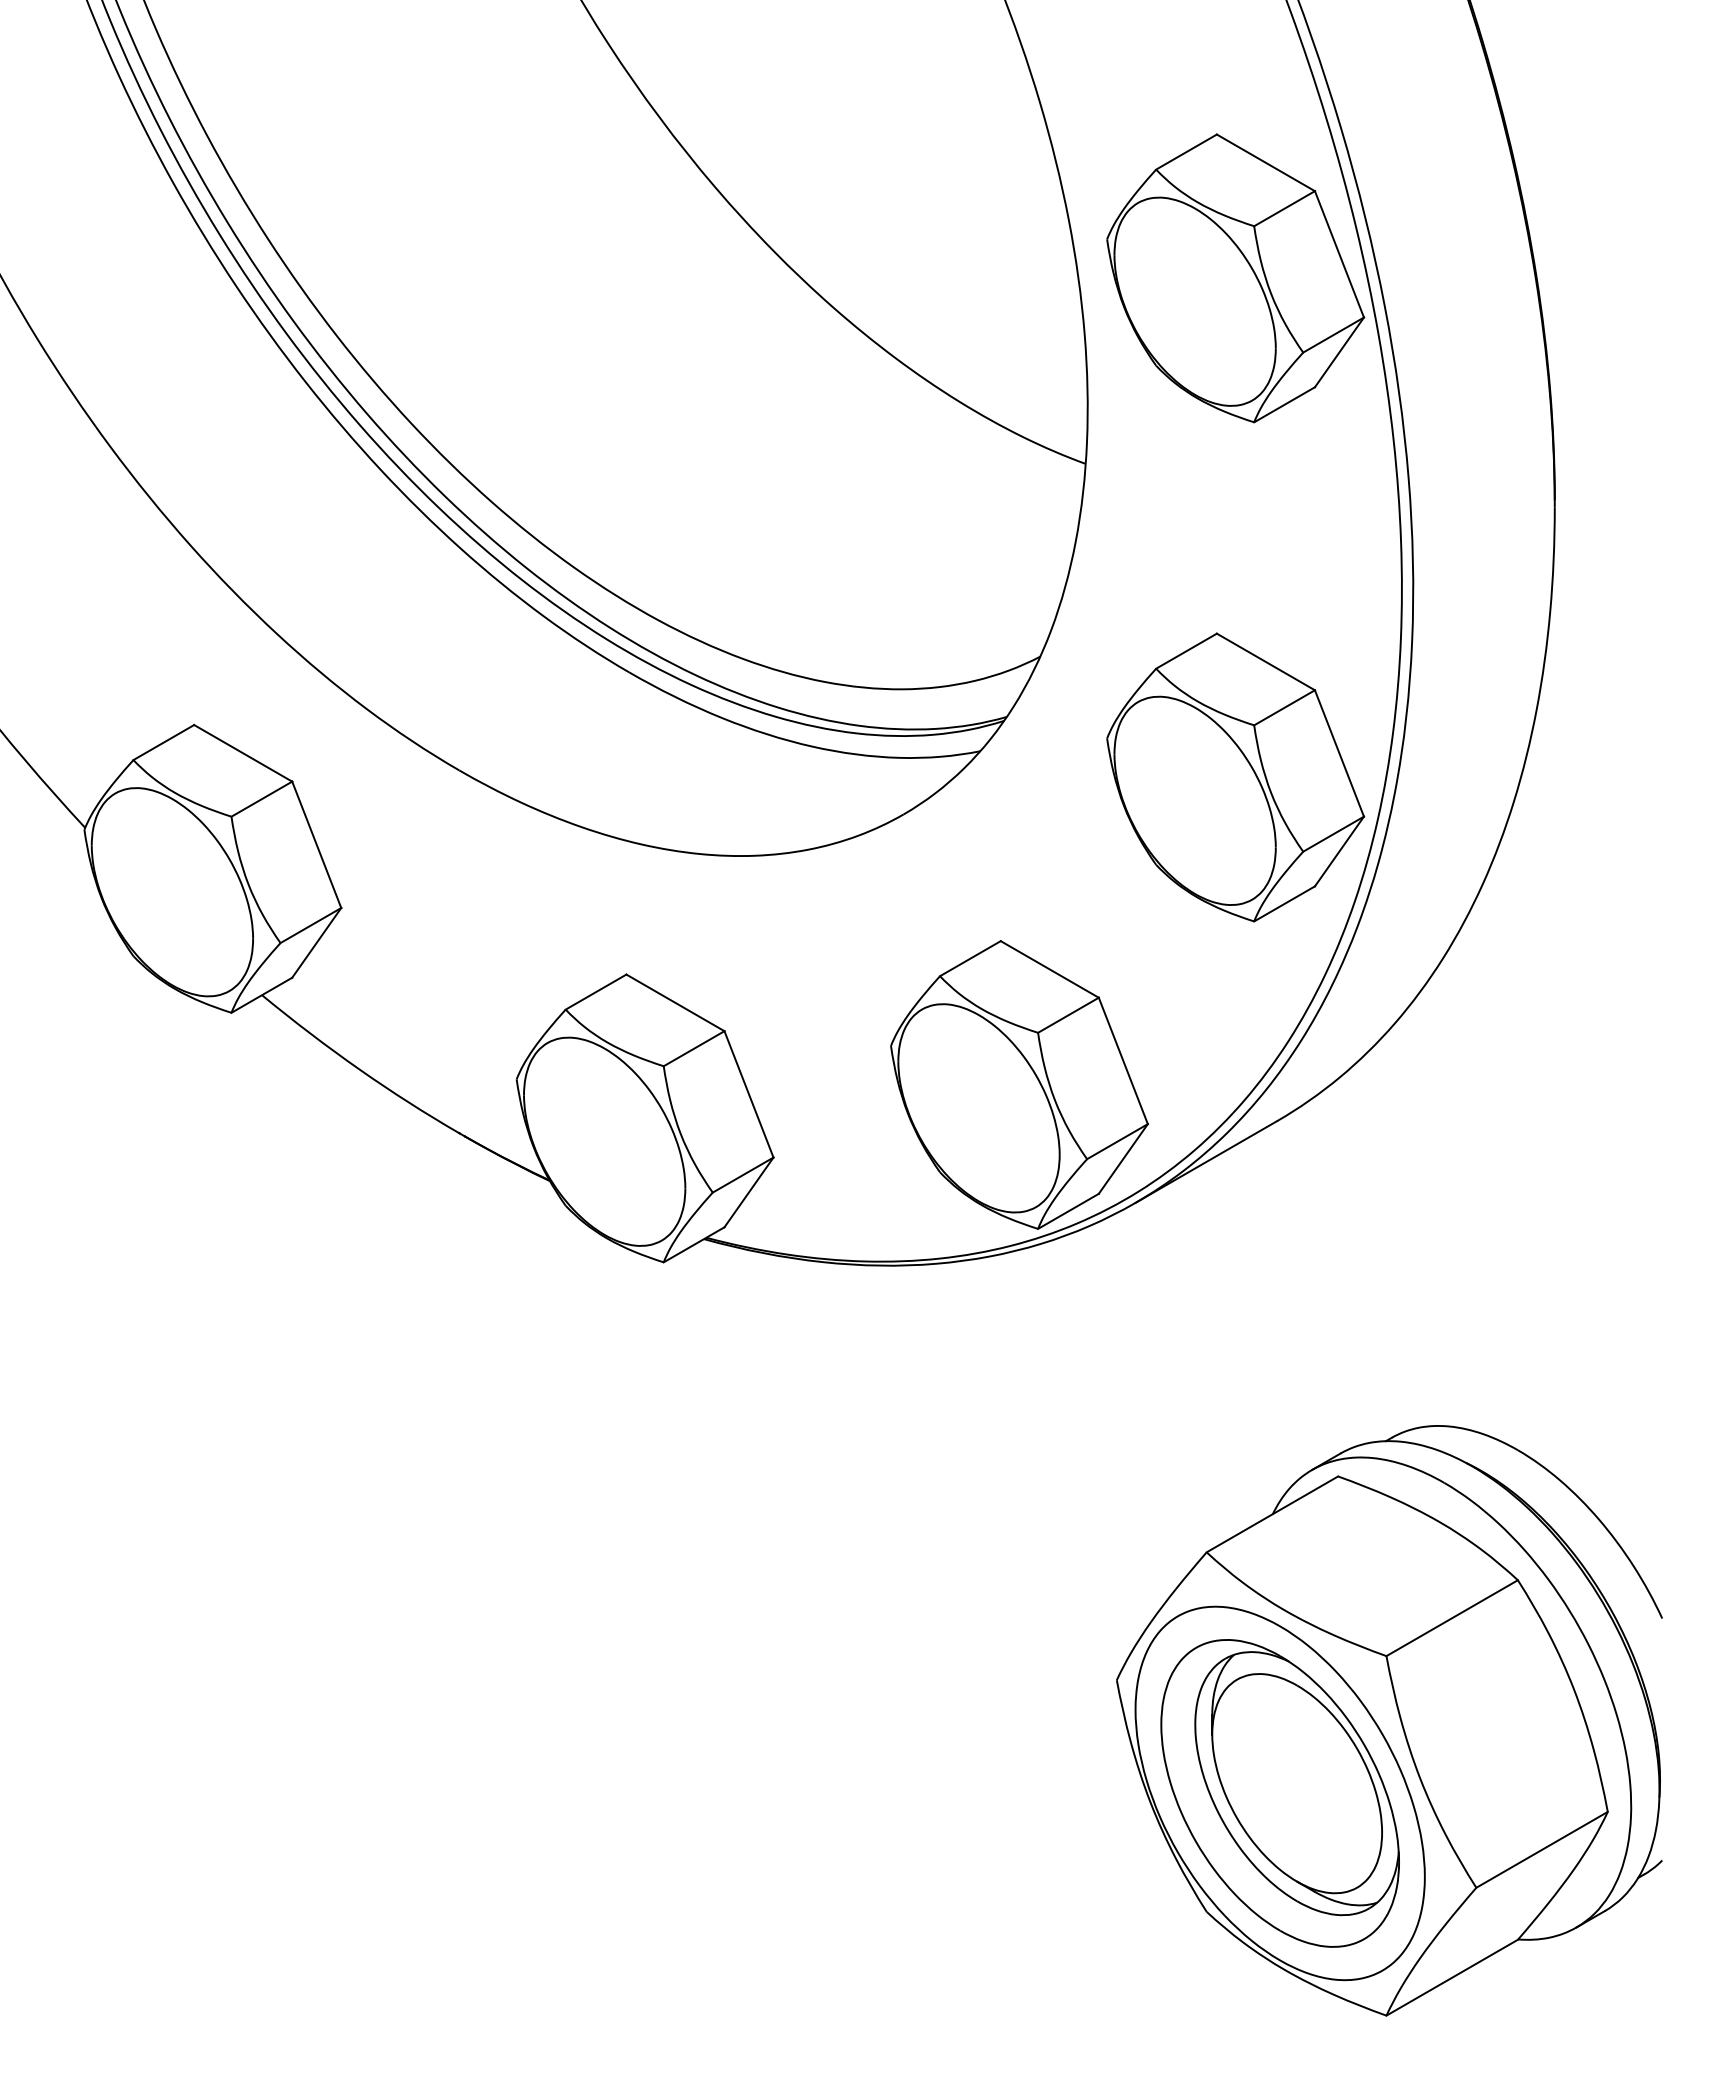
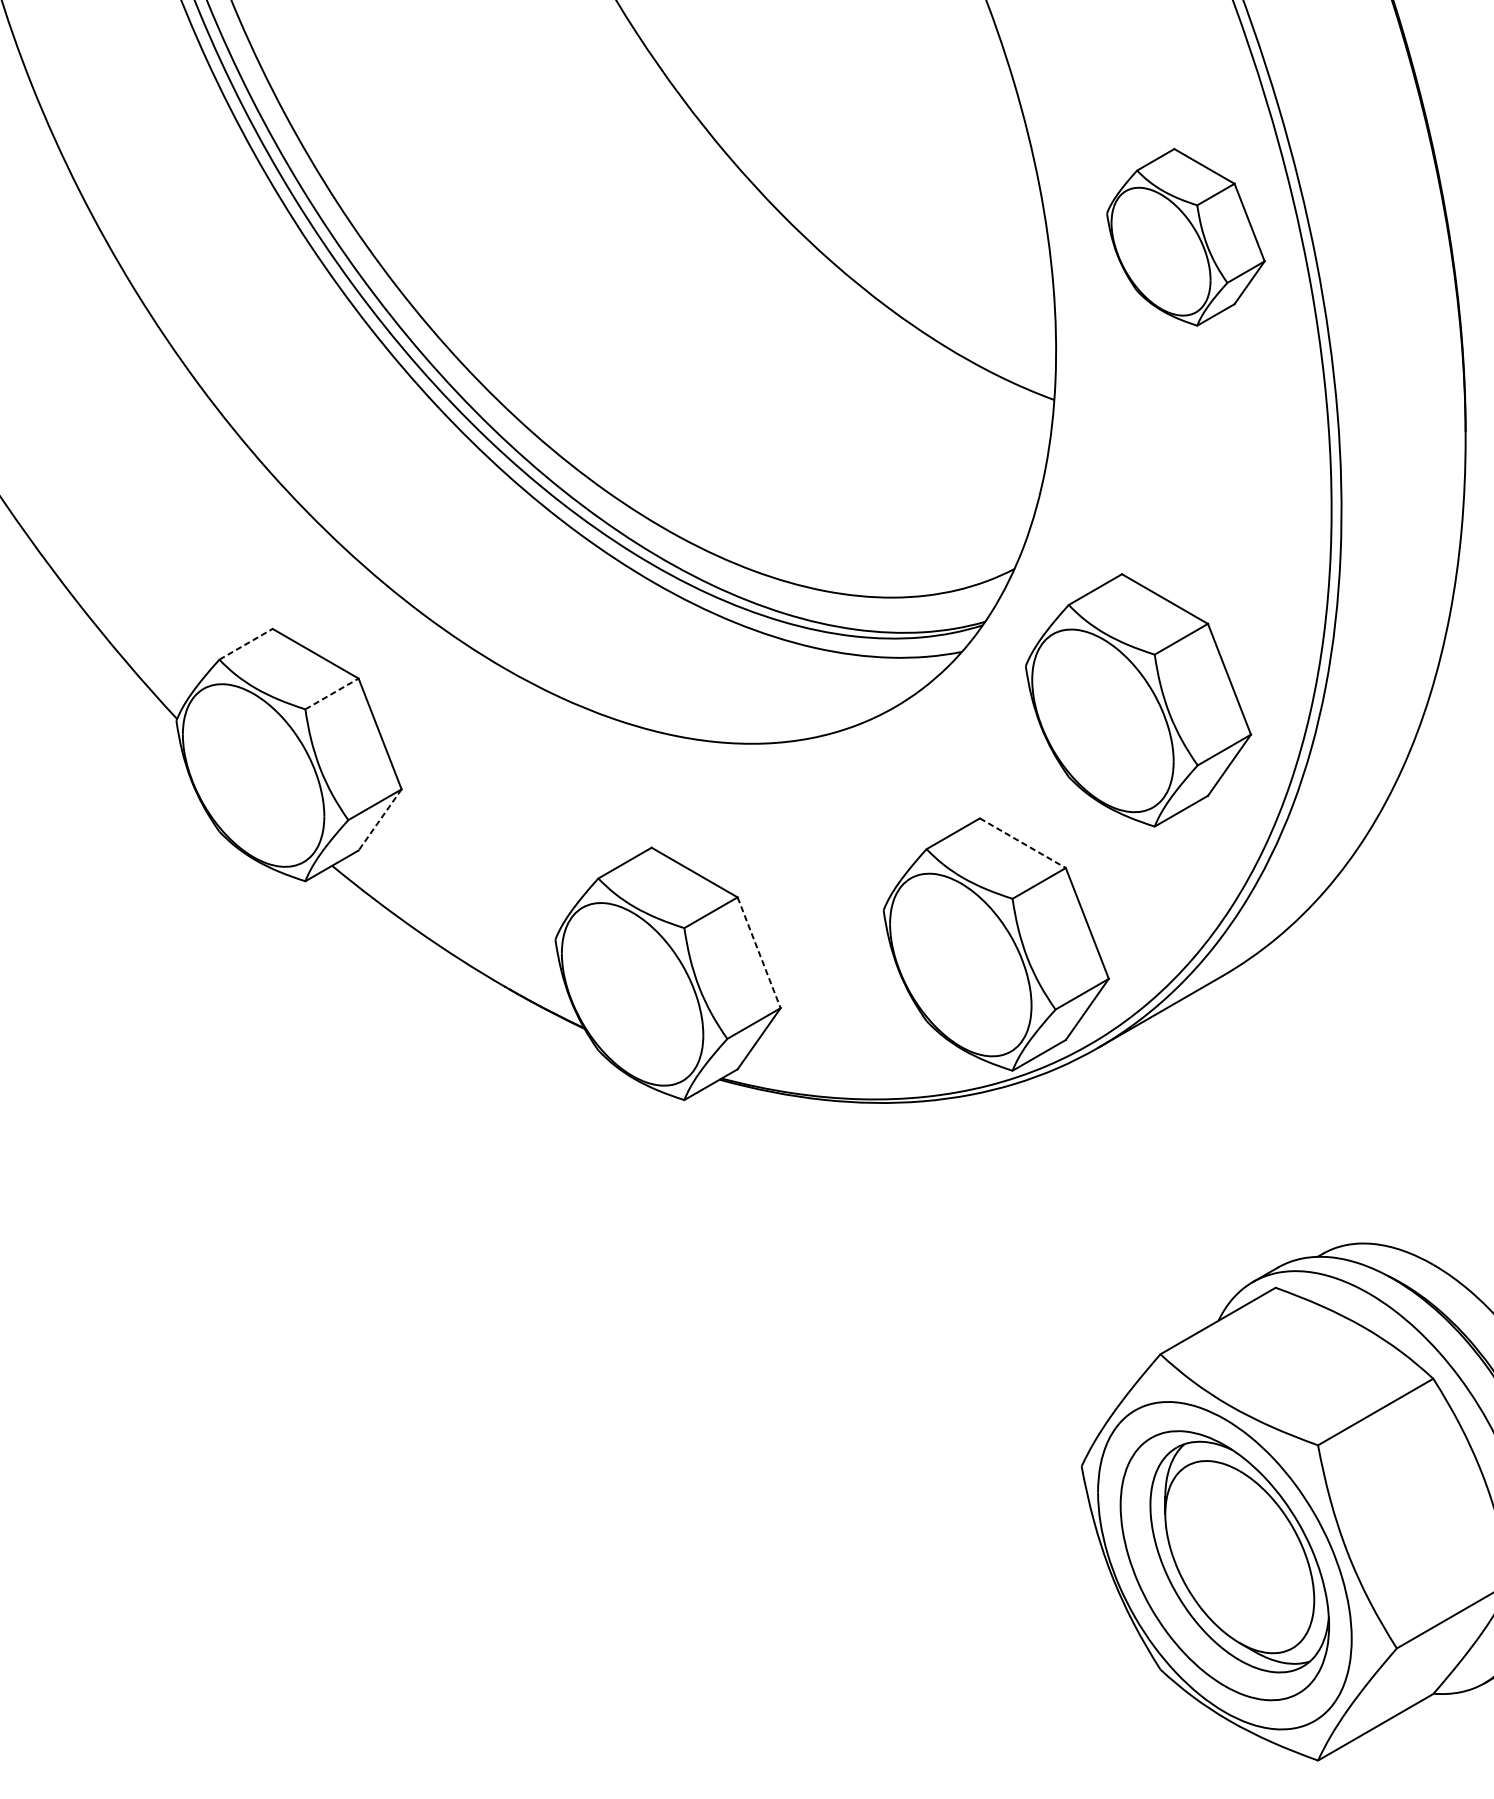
part: (1235, 278) -> (1185, 237), size x0.7
line: (164, 742) -> (246, 644), solid -> dashed
part: (1235, 777) -> (1138, 700), moved
line: (262, 798) -> (332, 693), solid -> dashed
line: (316, 942) -> (379, 819), solid -> dashed
line: (1049, 969) -> (1022, 843), solid -> dashed
line: (748, 1094) -> (758, 952), solid -> dashed

